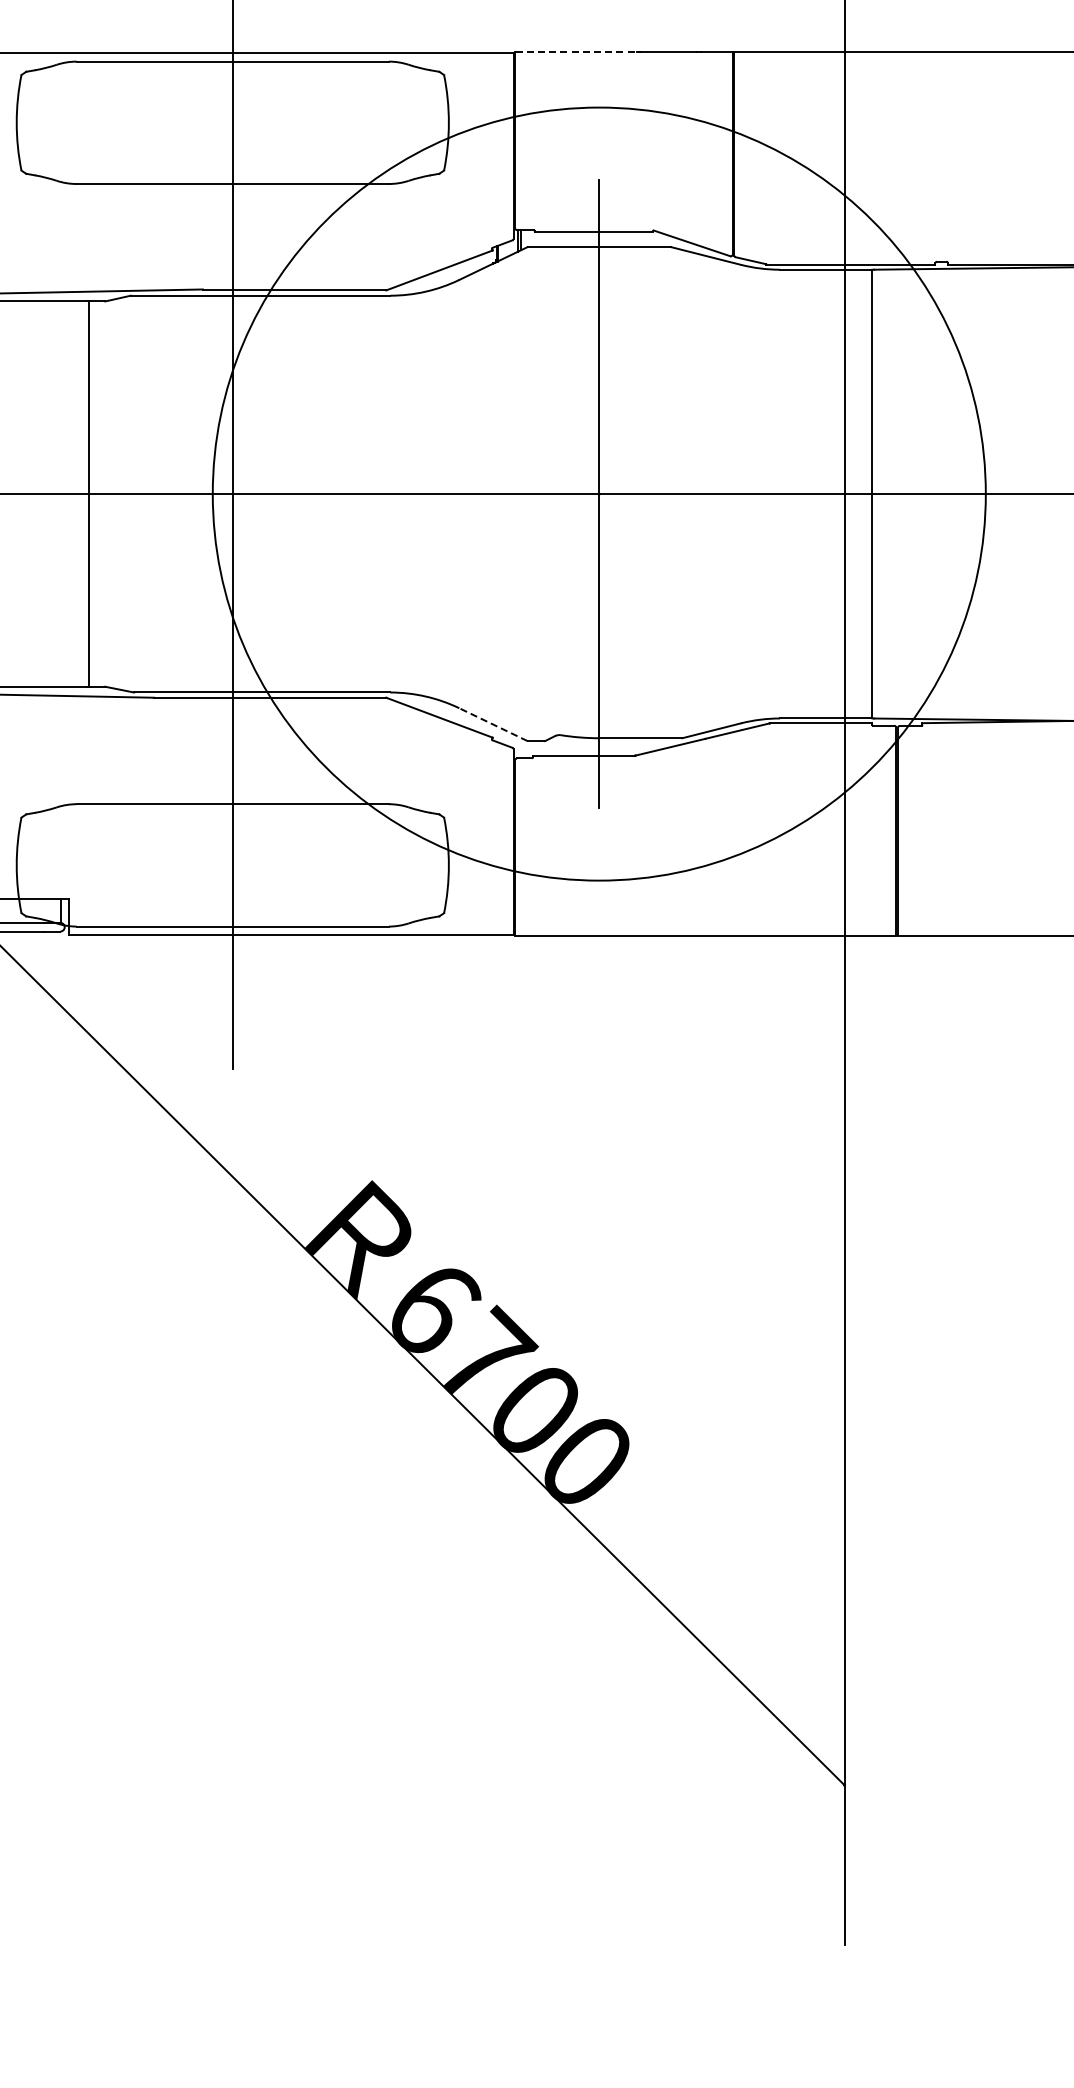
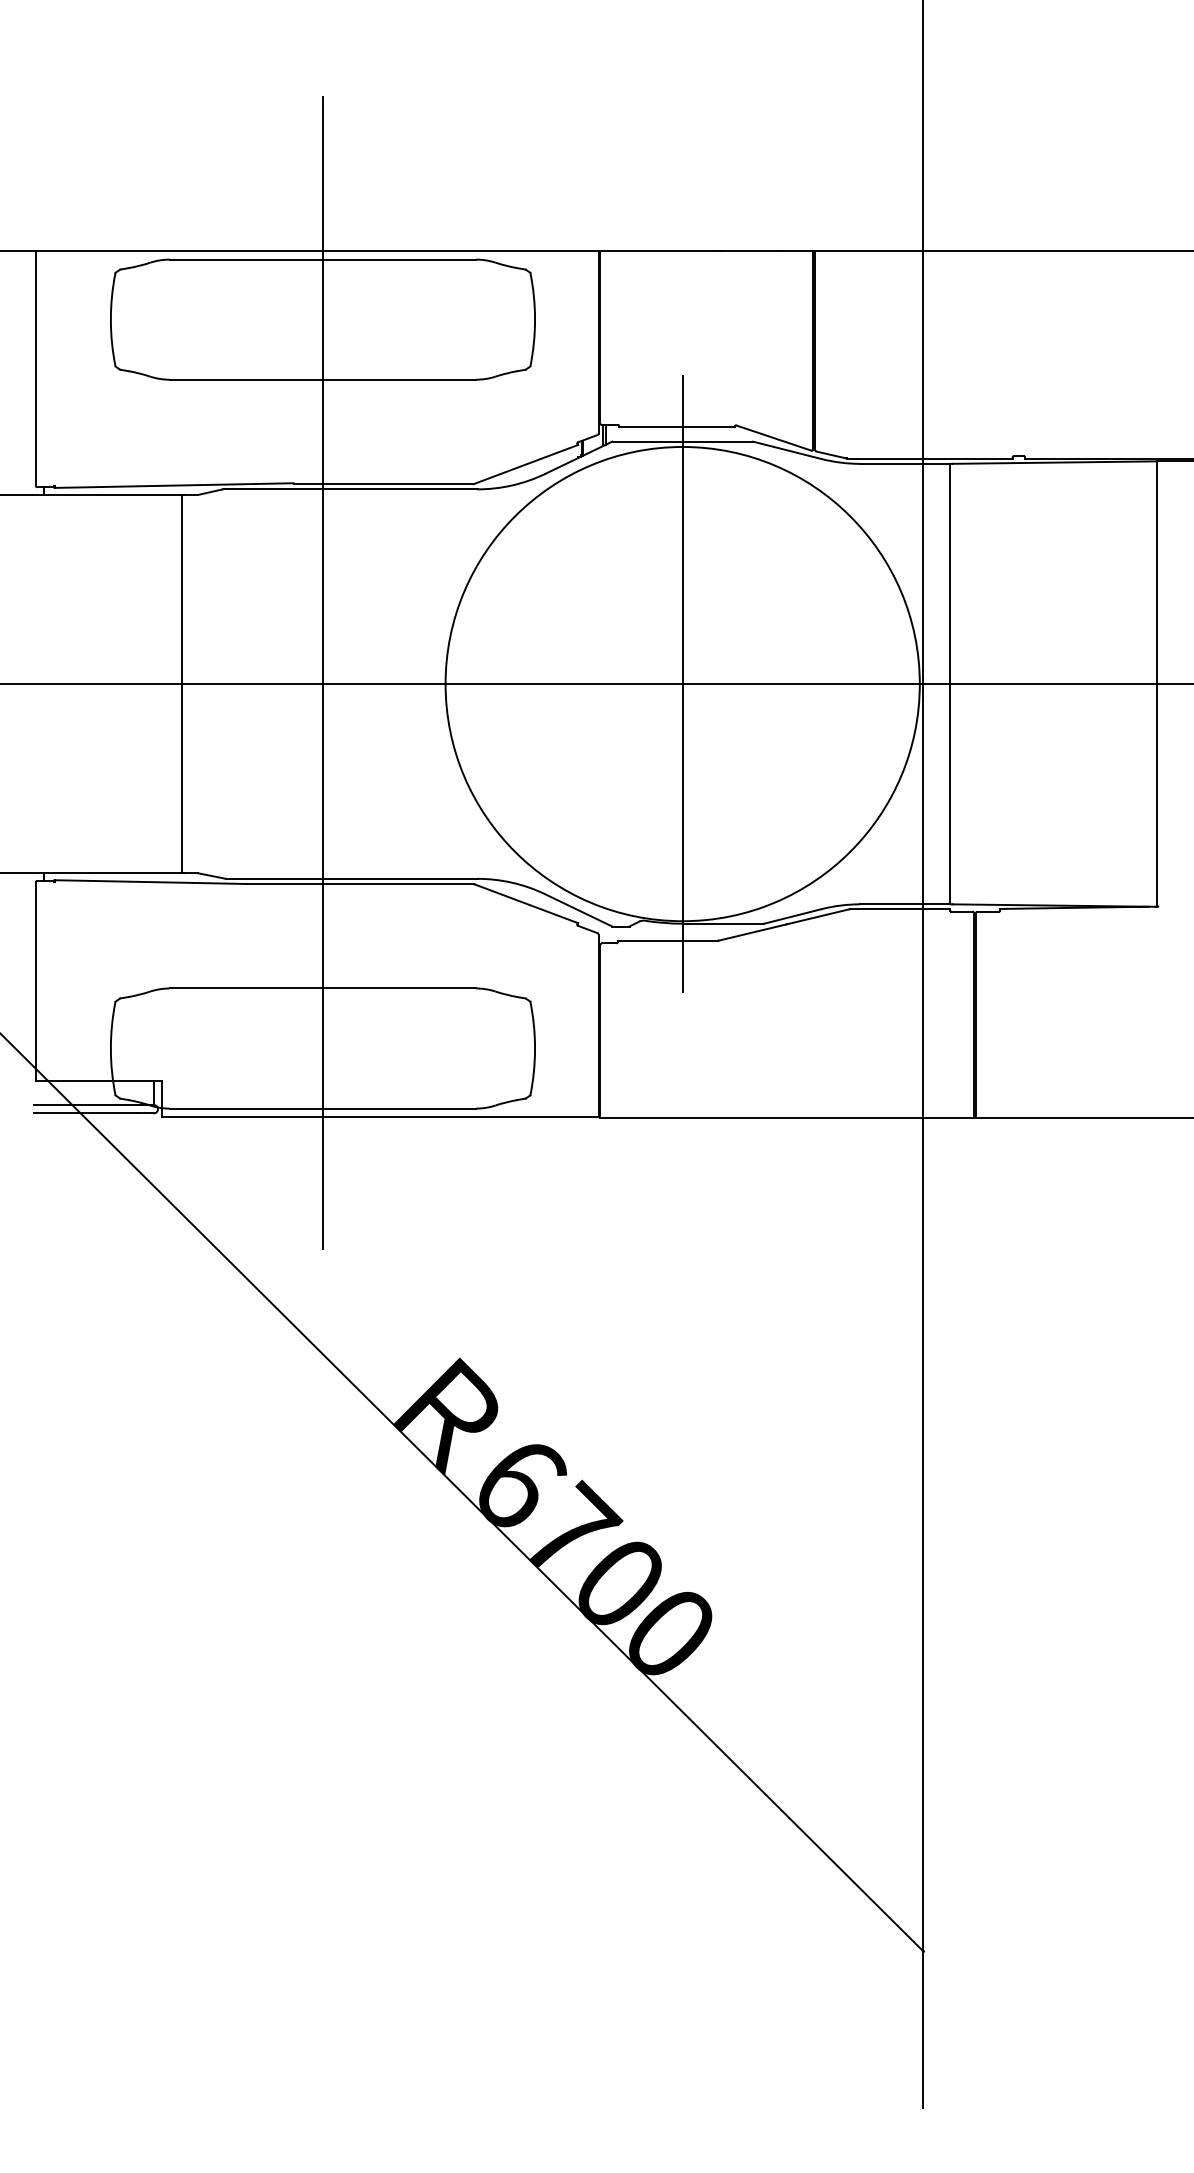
line: (576, 52) -> (660, 250), dashed -> solid
circle: (599, 493) -> (682, 683), size x0.62
line: (493, 724) -> (578, 910), dashed -> solid

